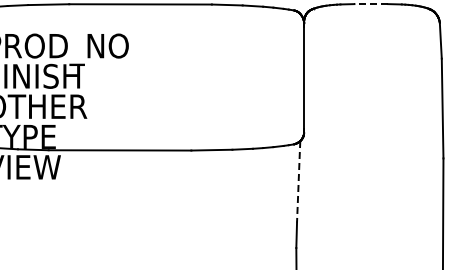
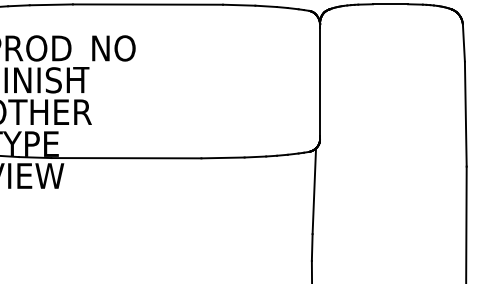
line: (371, 4) -> (390, 4), dashed -> solid
line: (298, 181) -> (314, 190), dashed -> solid

